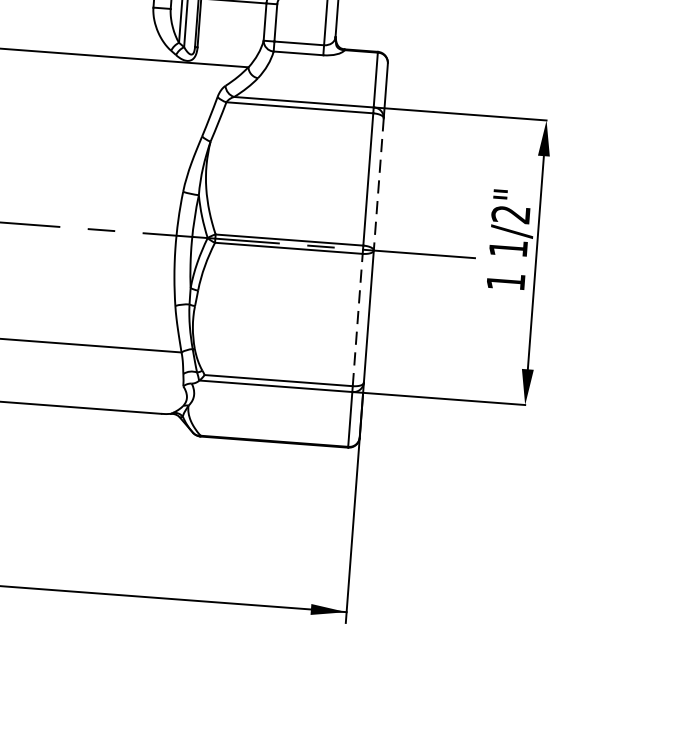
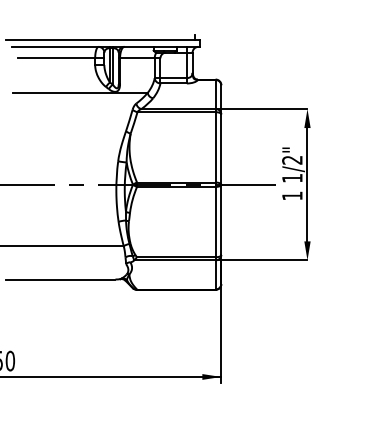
line: (378, 186) -> (221, 150), dashed -> solid
line: (357, 318) -> (215, 221), dashed -> solid

